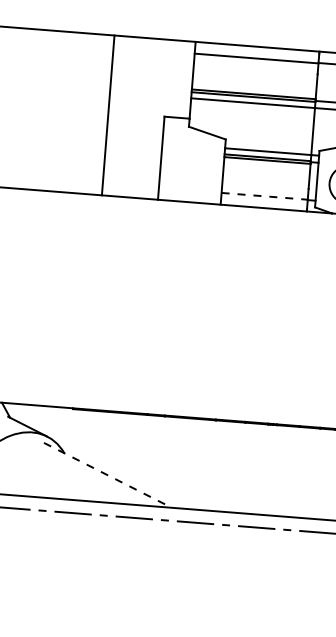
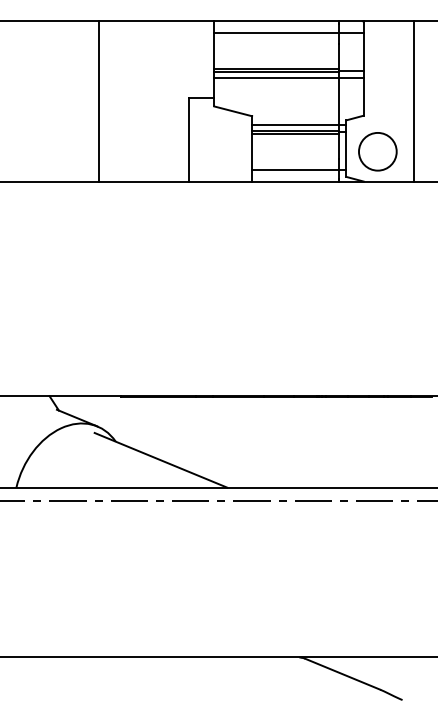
line: (108, 115) -> (99, 101), moved
line: (264, 195) -> (295, 169), dashed -> solid
line: (107, 475) -> (160, 460), dashed -> solid

